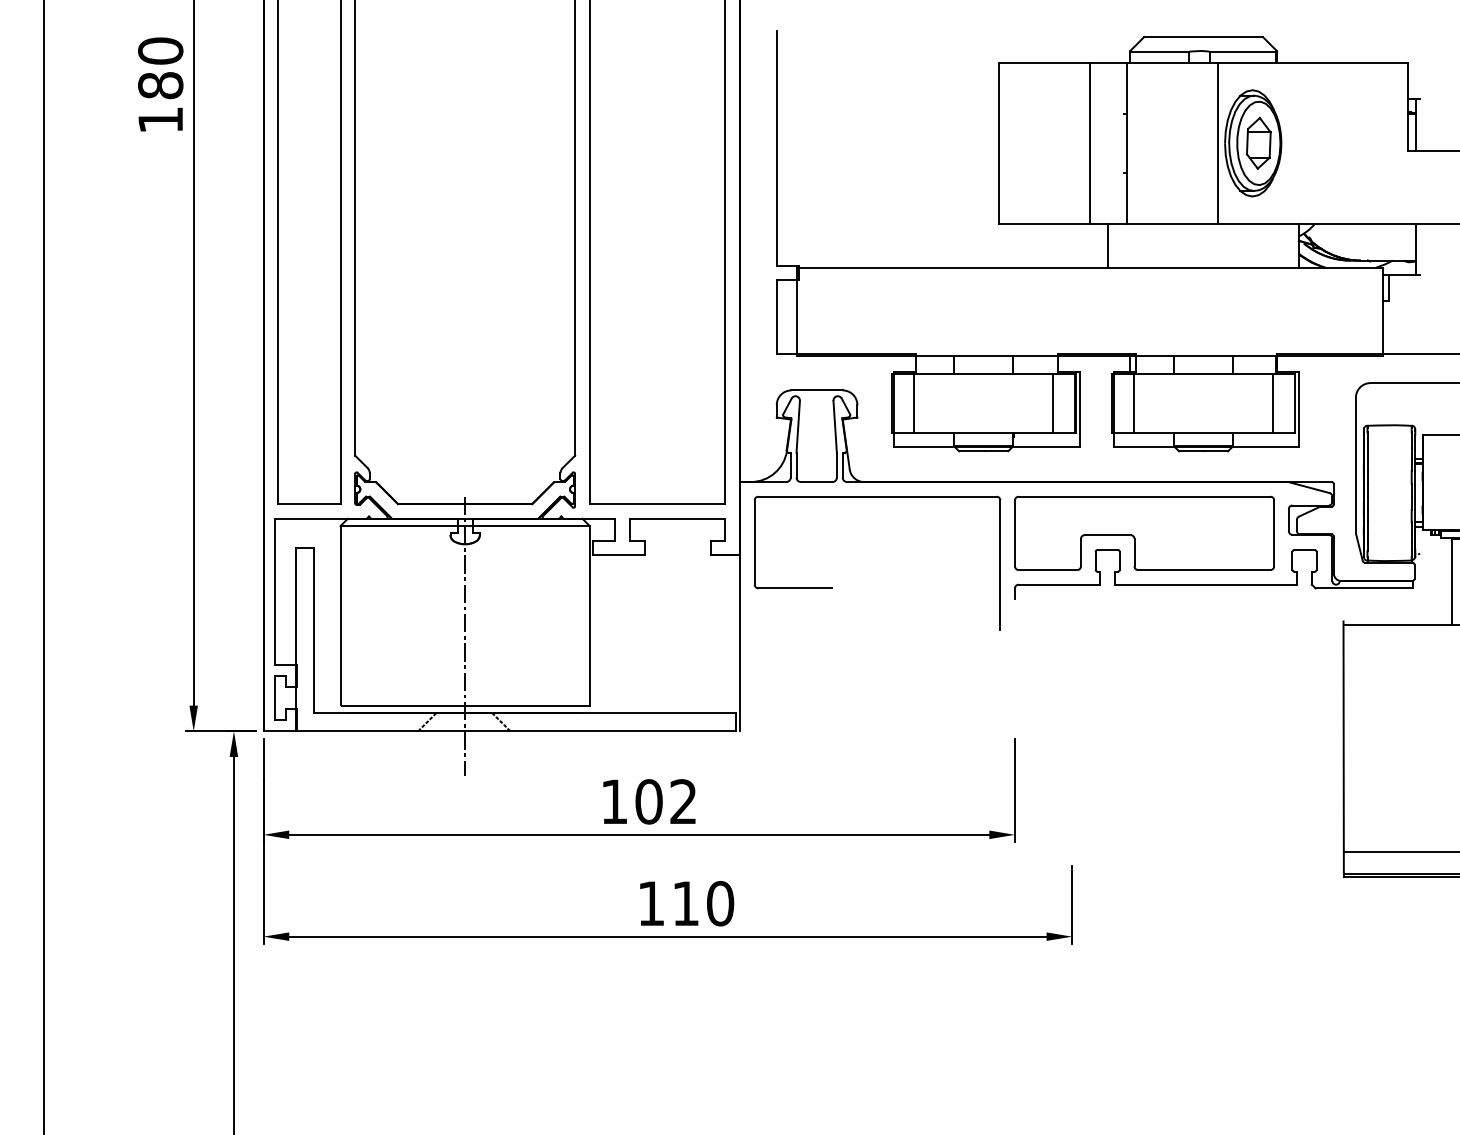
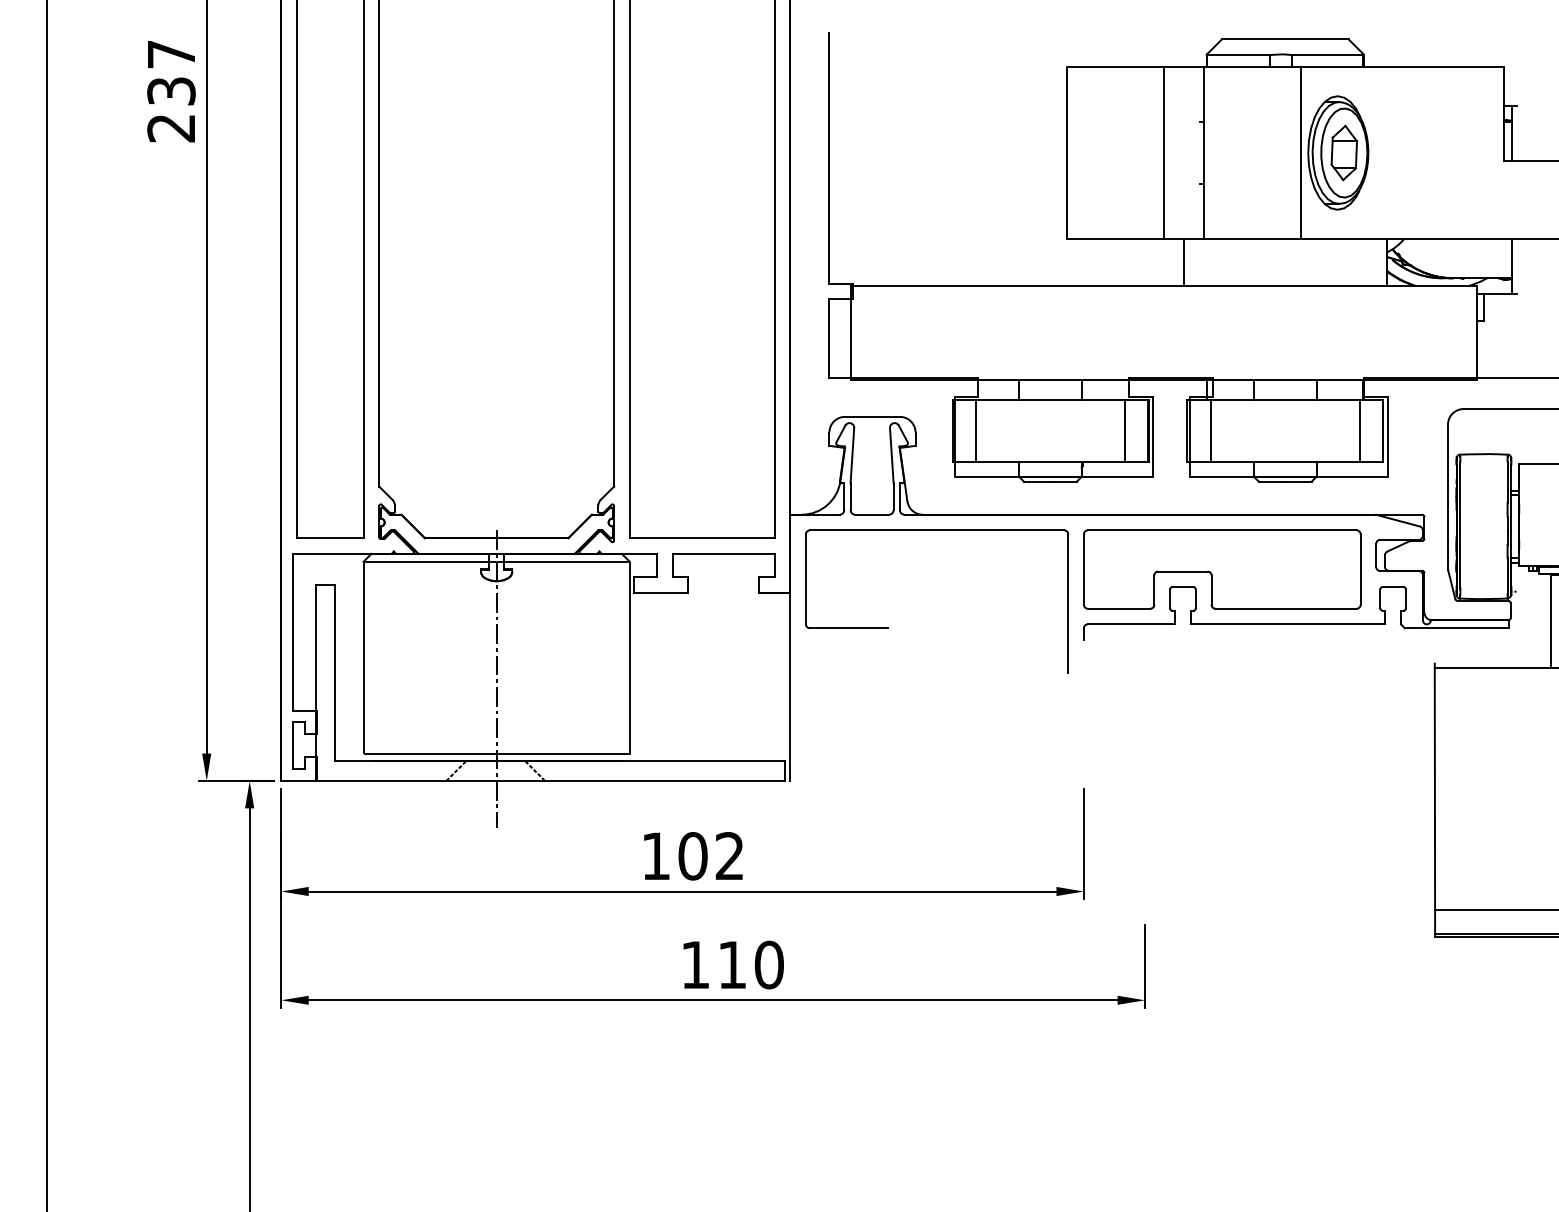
text: (160, 84) -> (171, 90), 180 -> 237

